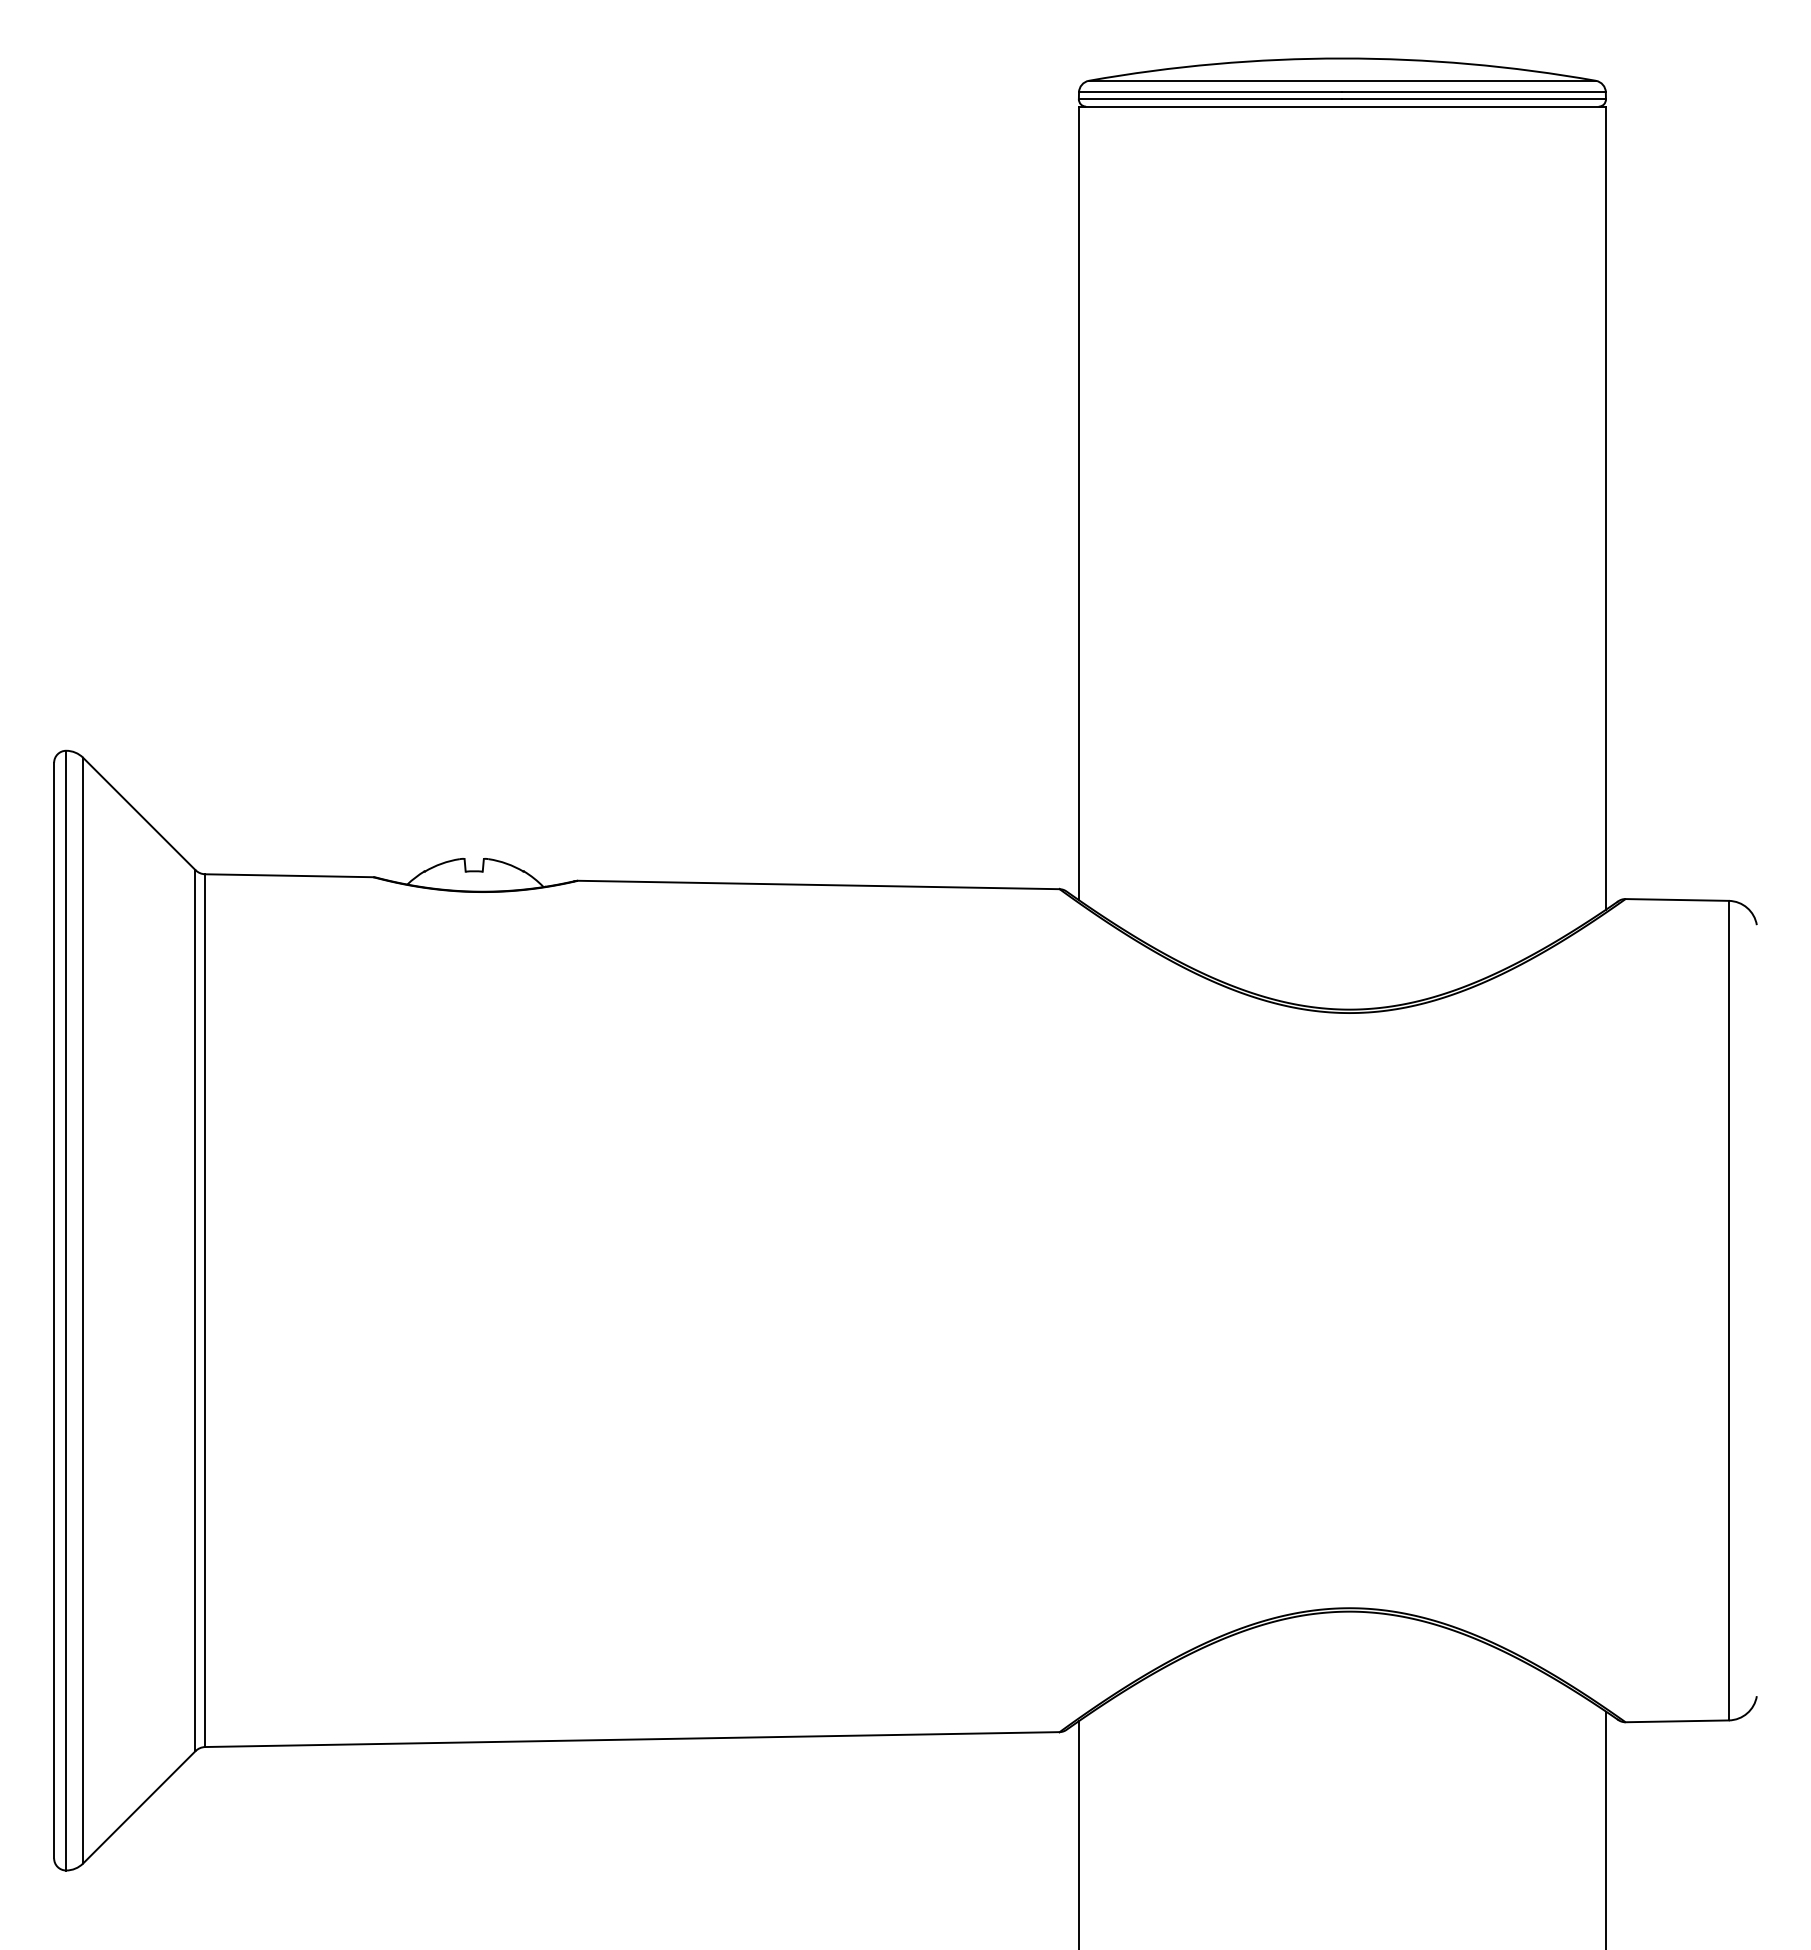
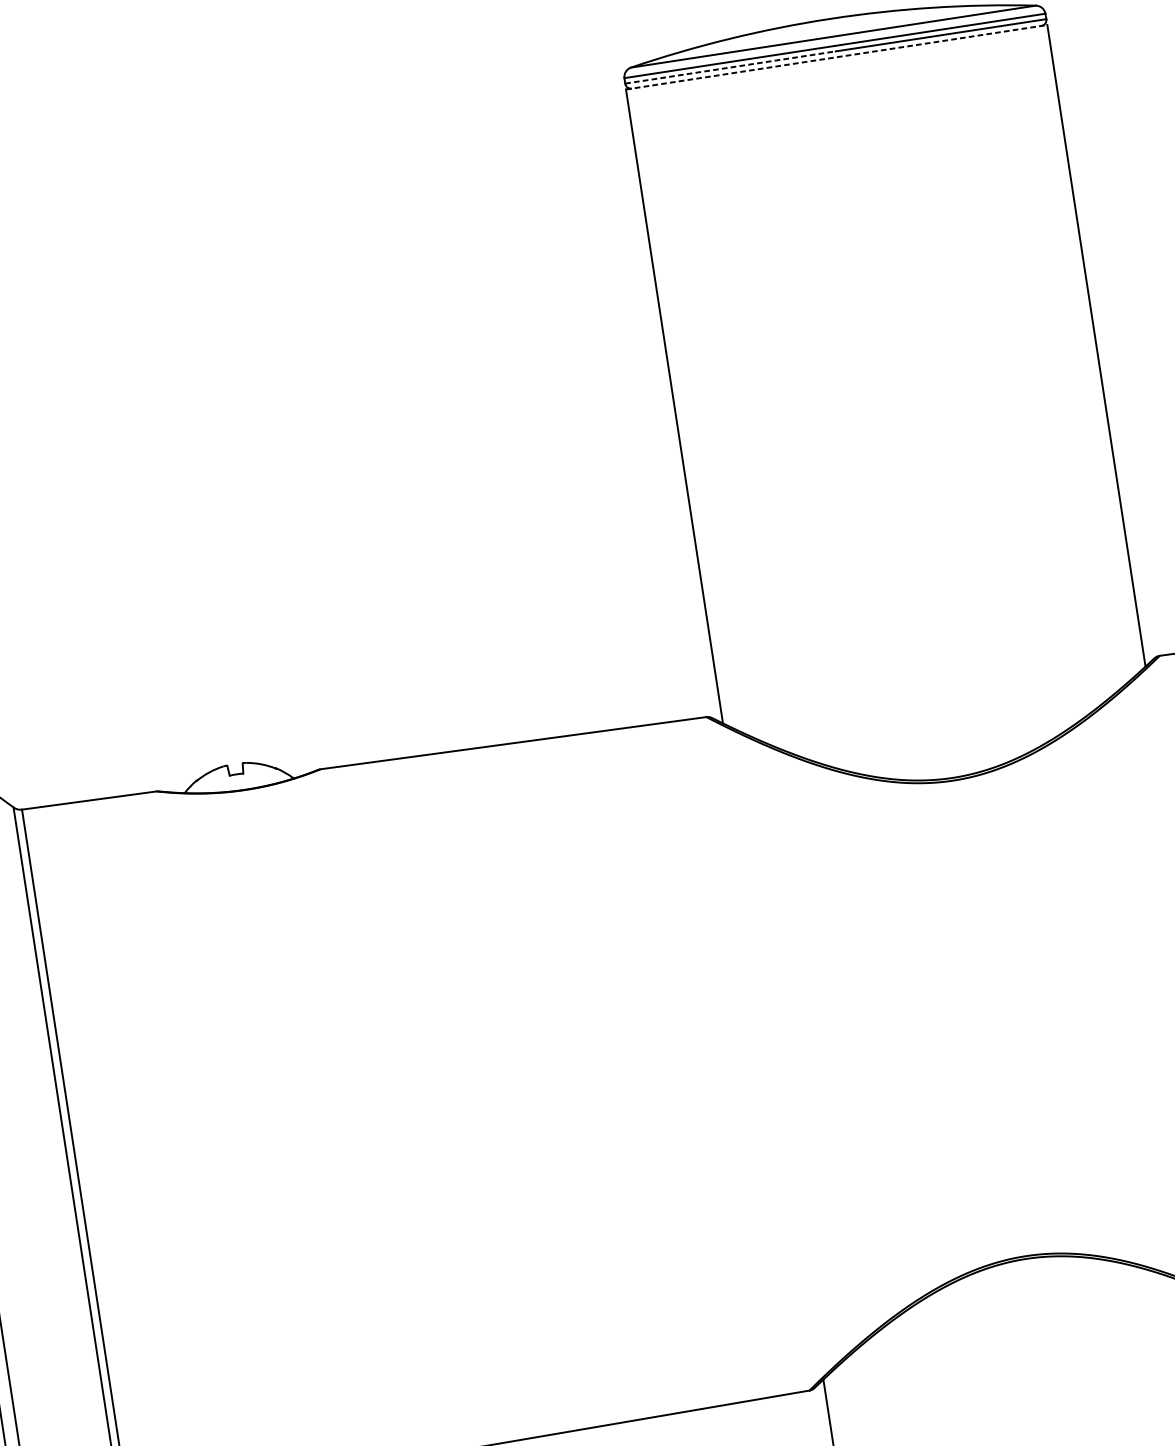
line: (1210, 99) -> (730, 67), solid -> dashed
line: (1342, 106) -> (836, 57), solid -> dashed

